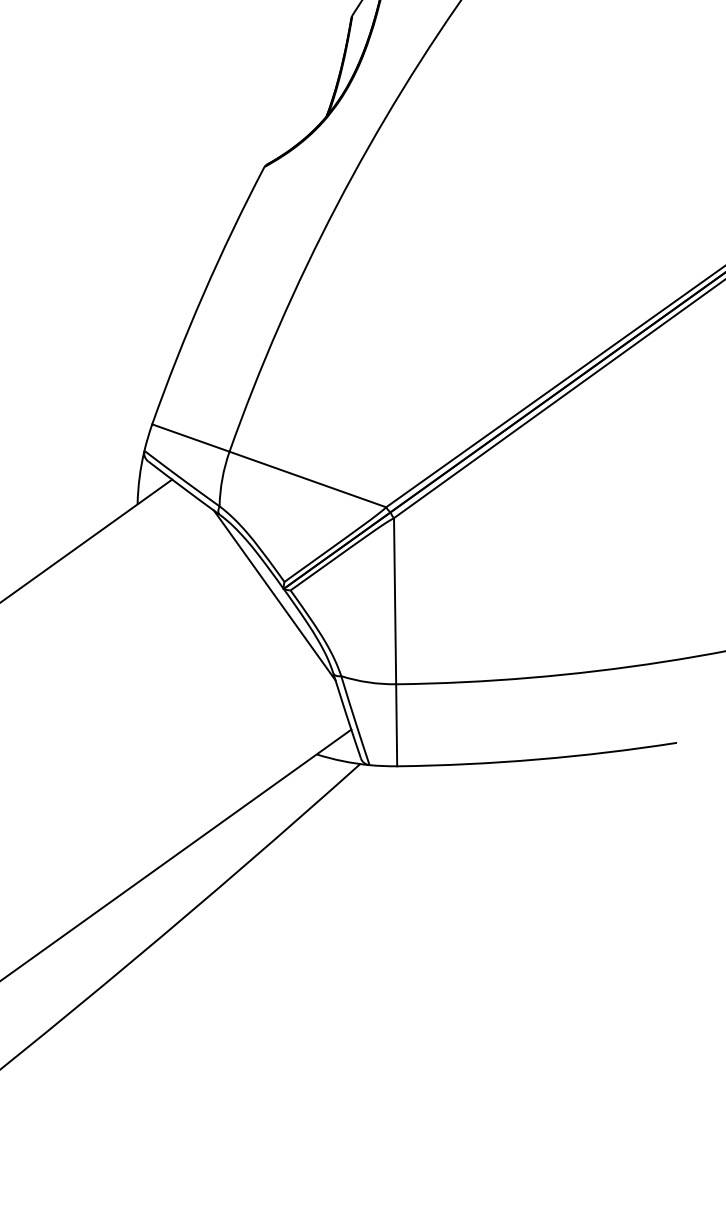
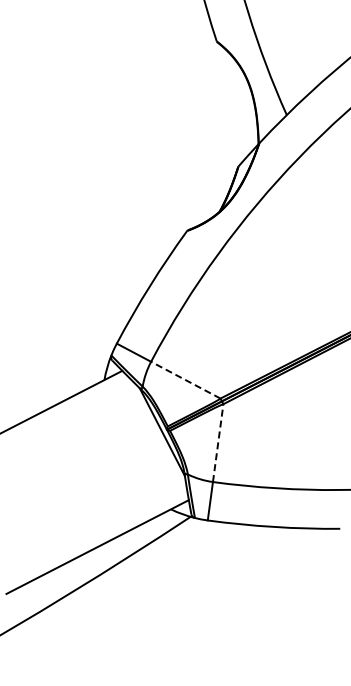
line: (306, 478) -> (185, 379), solid -> dashed
line: (395, 599) -> (218, 442), solid -> dashed

